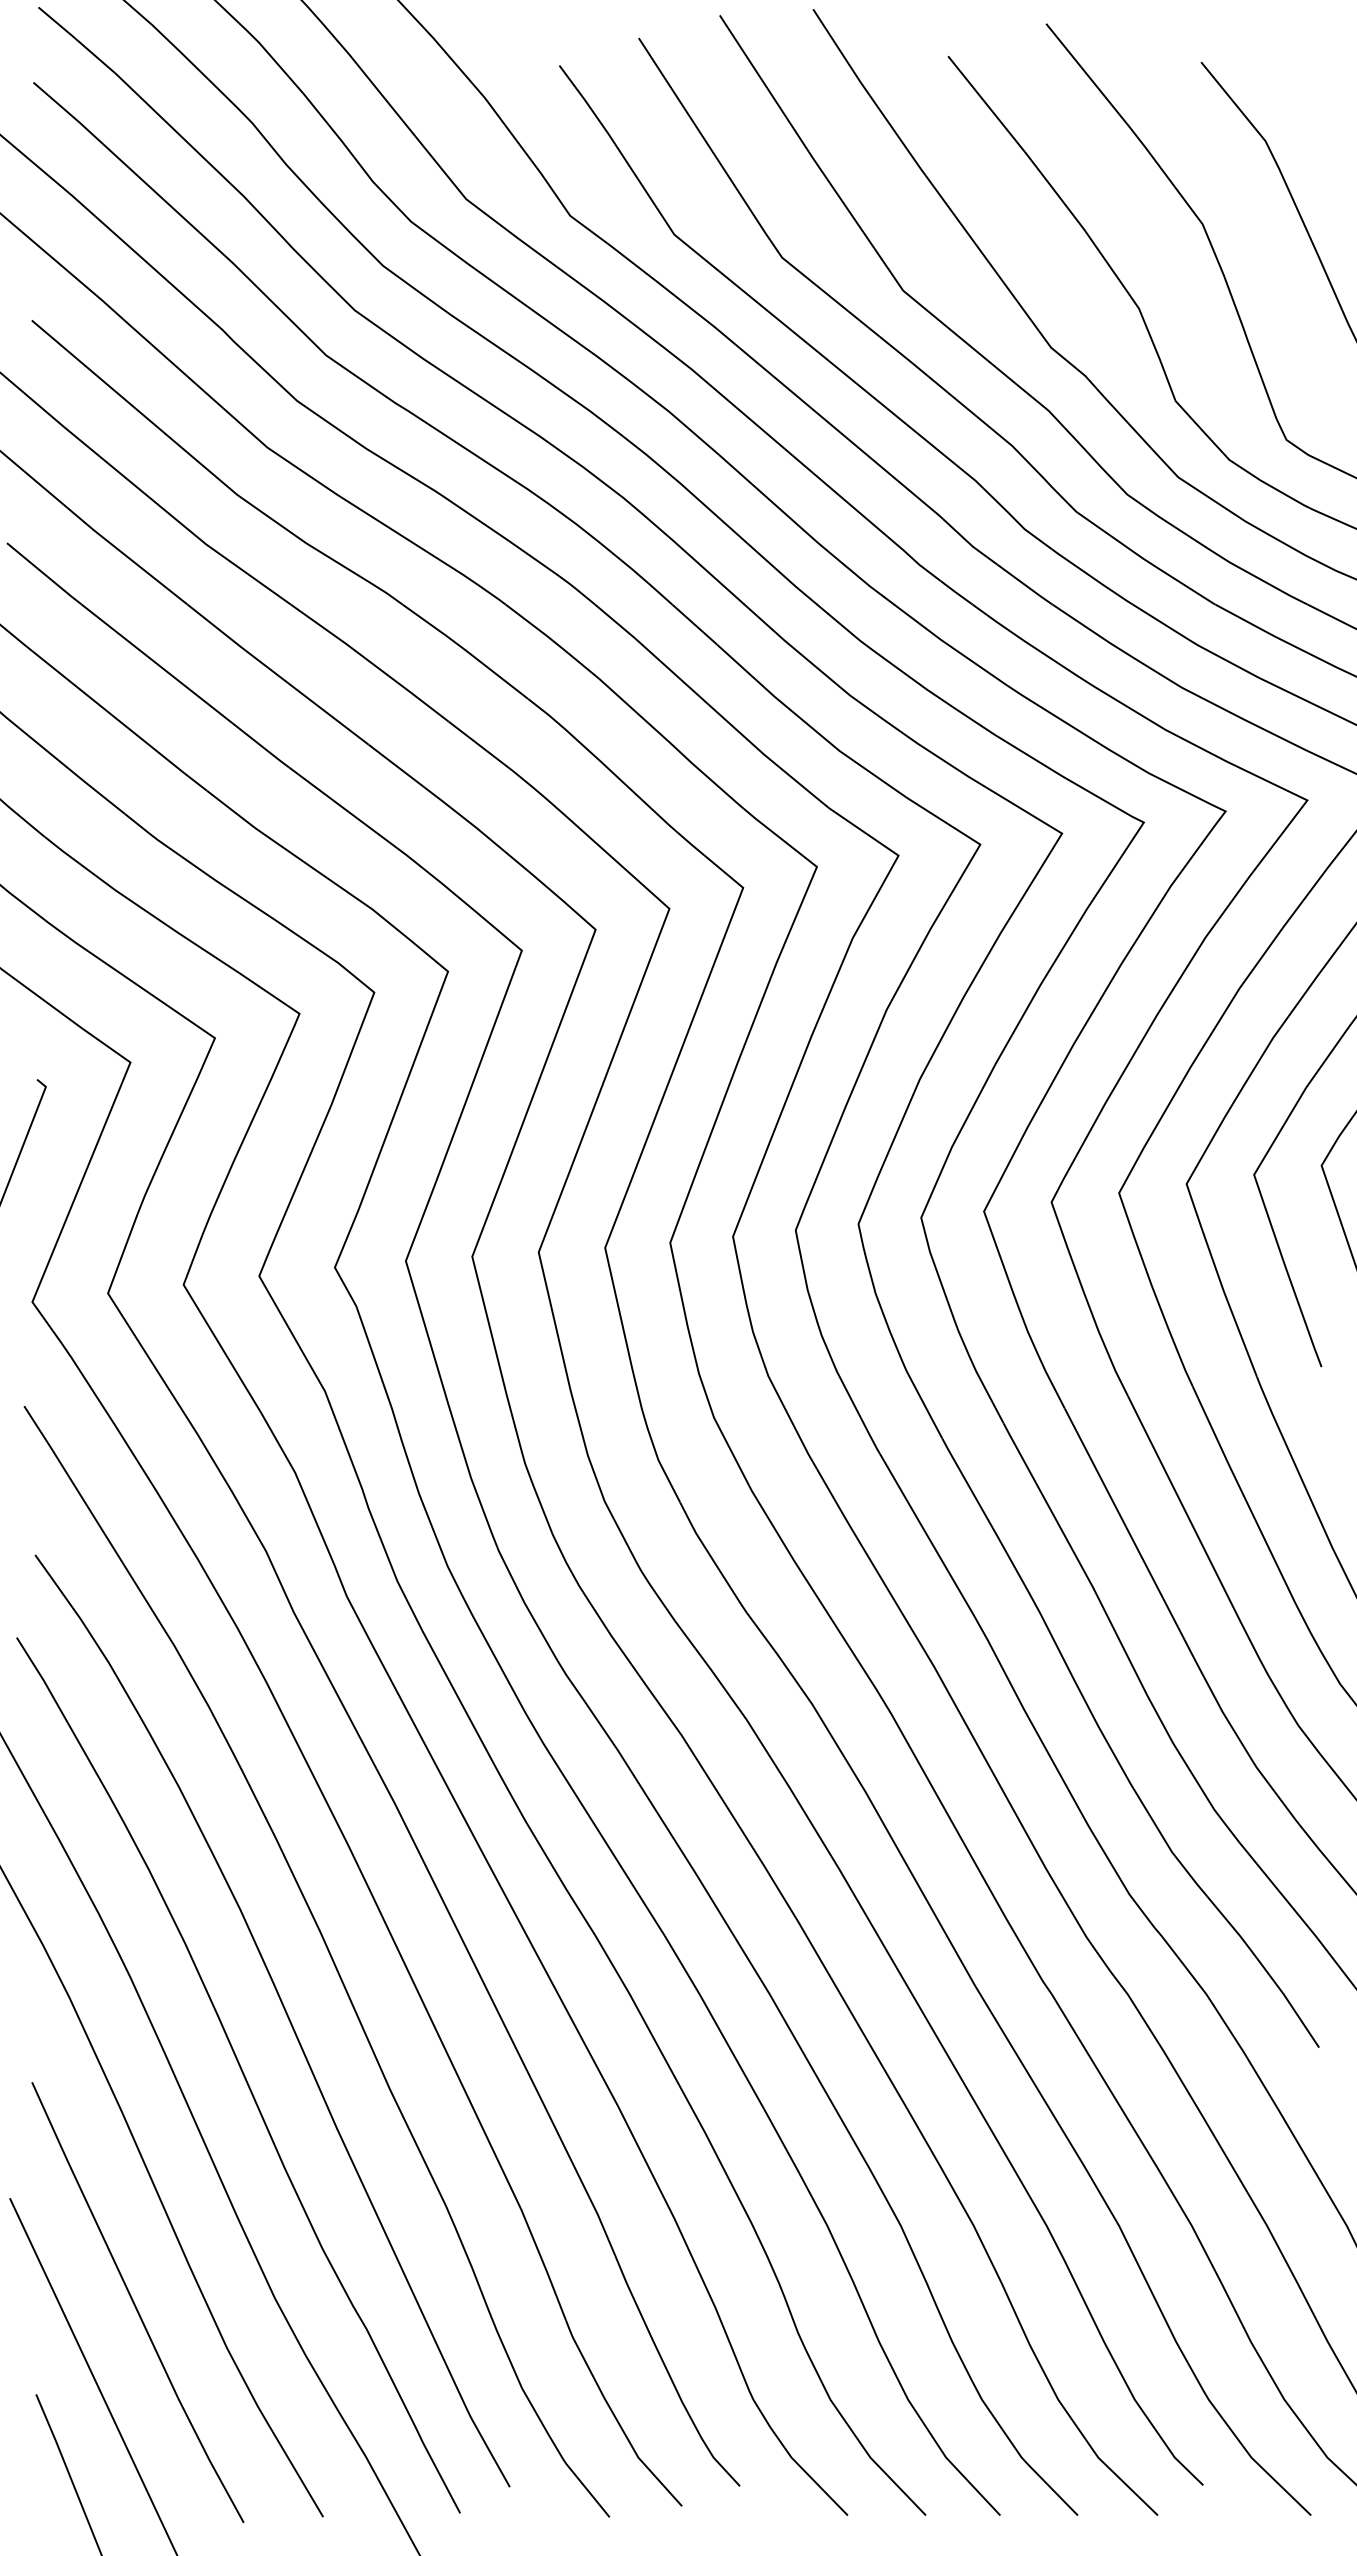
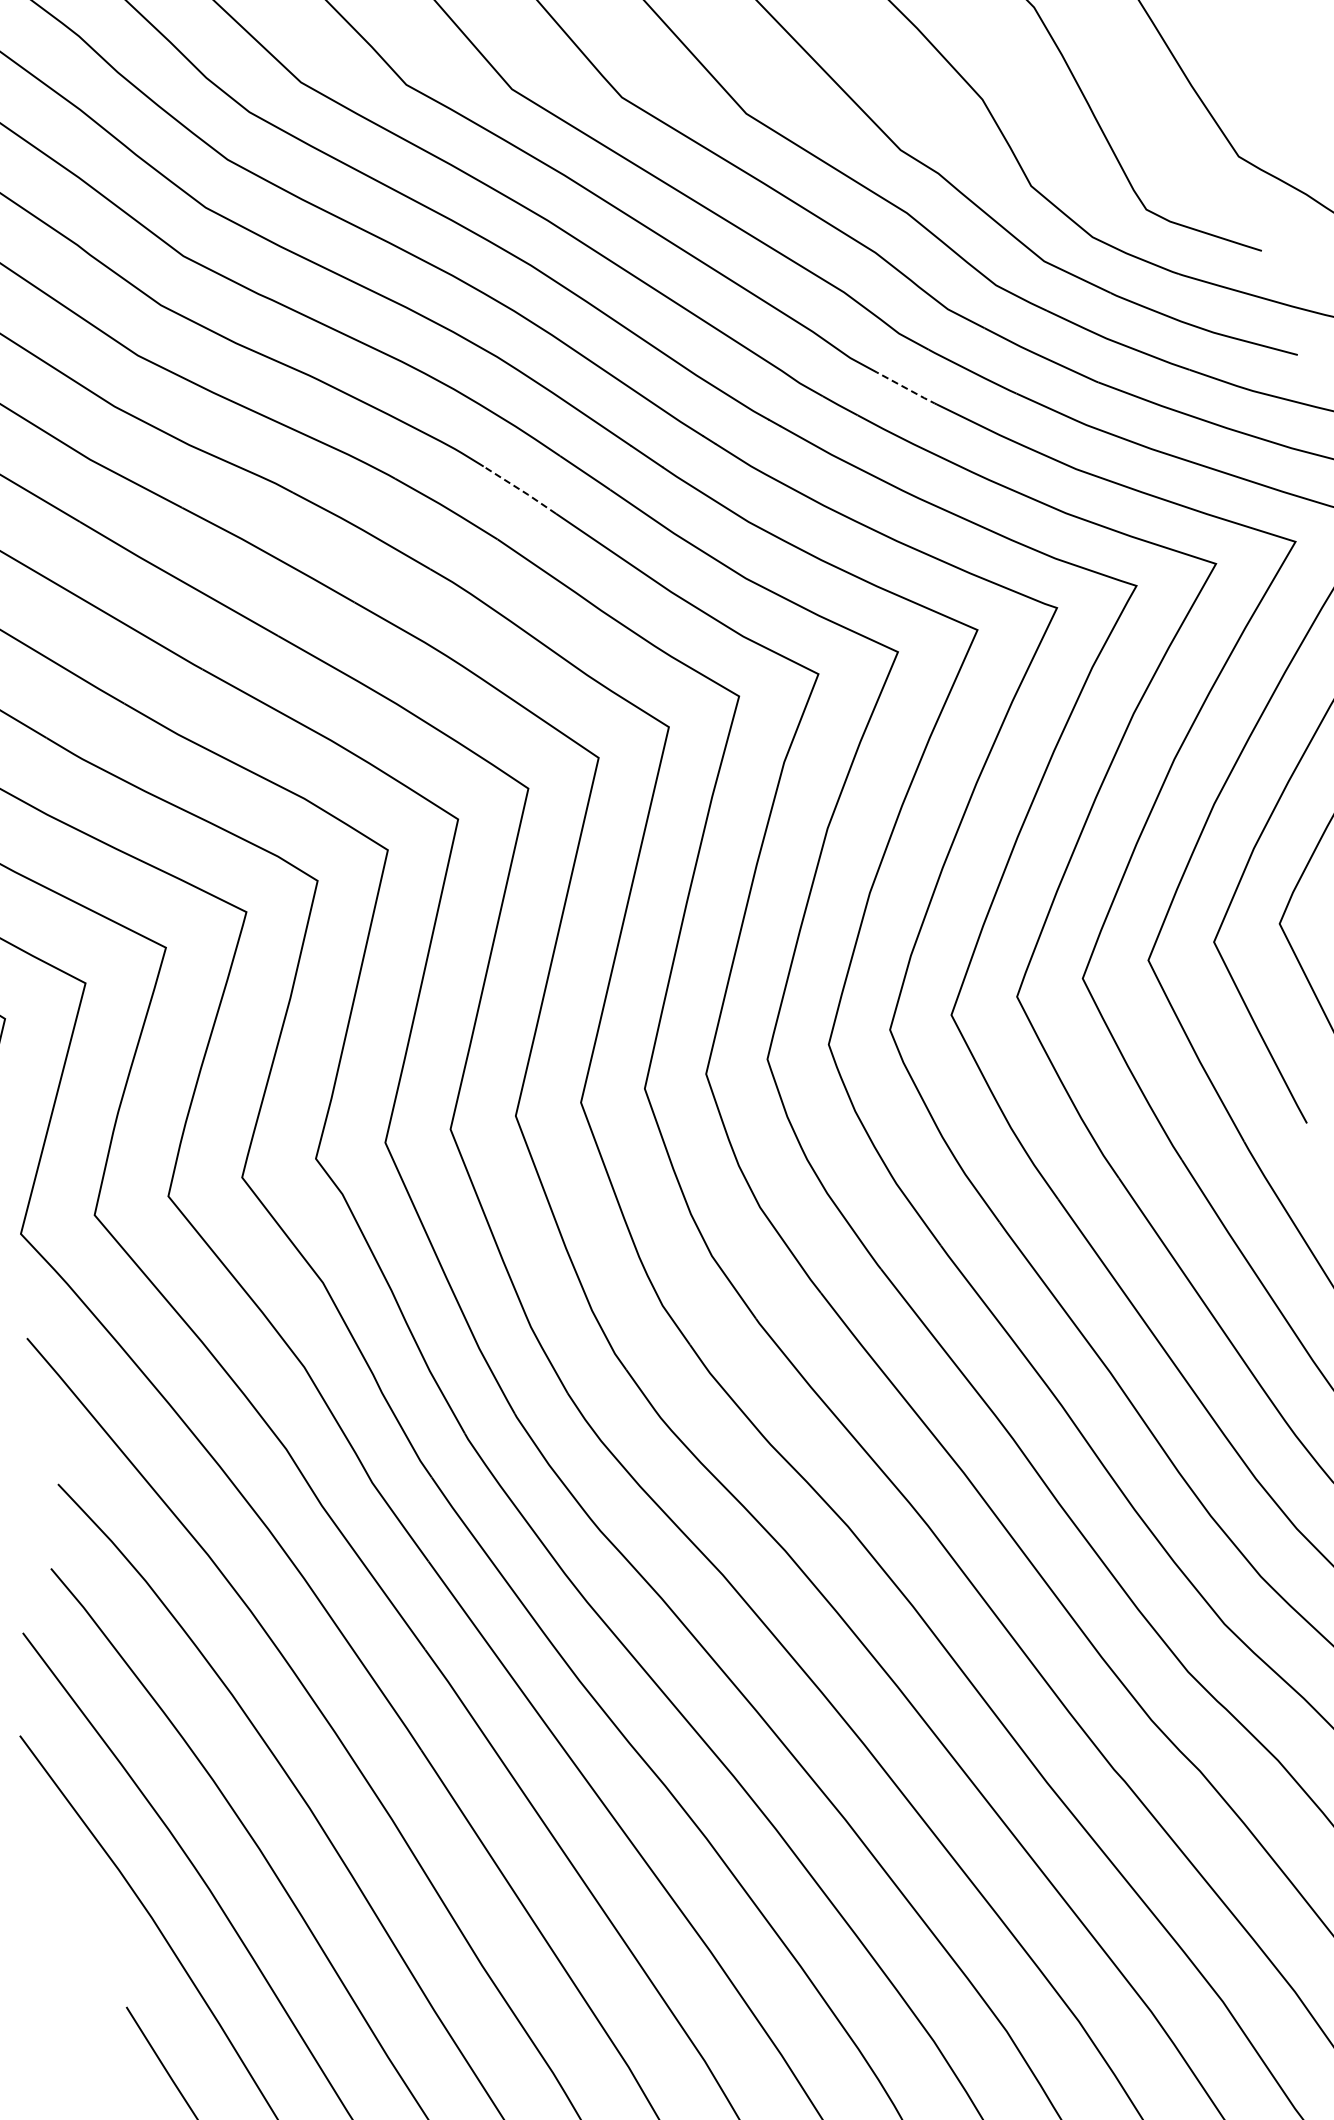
line: (1025, 585) -> (907, 389), solid -> dashed
line: (628, 632) -> (520, 489), solid -> dashed

